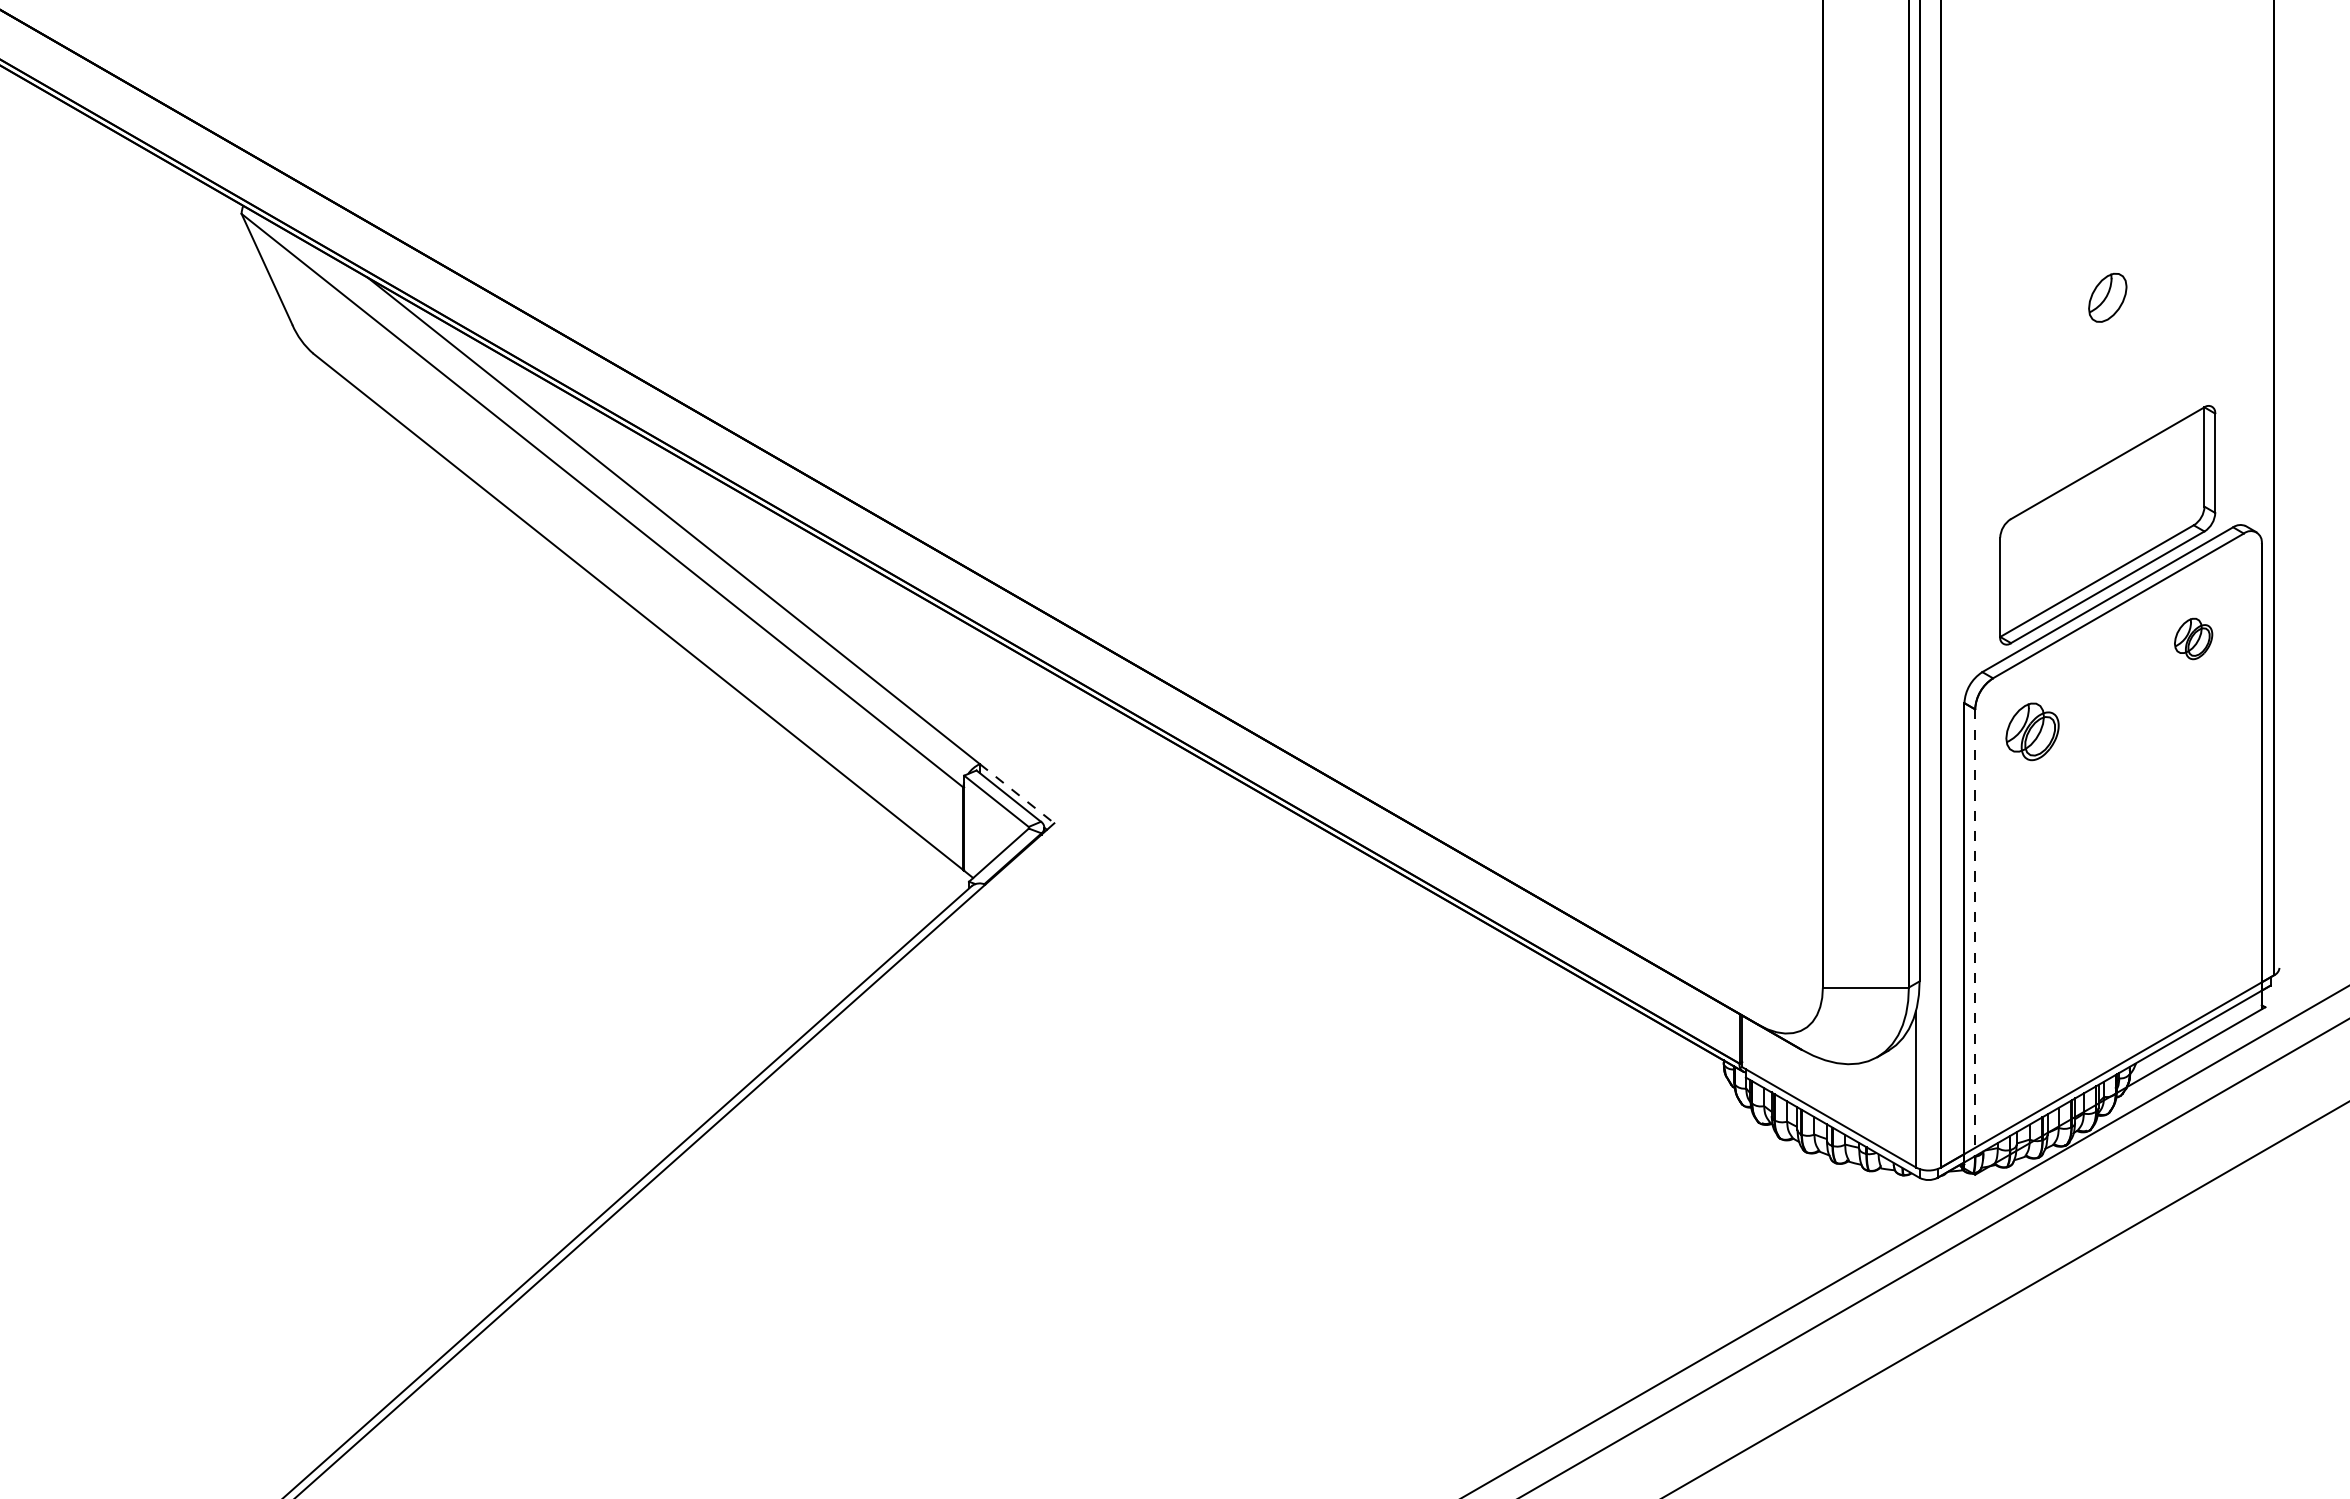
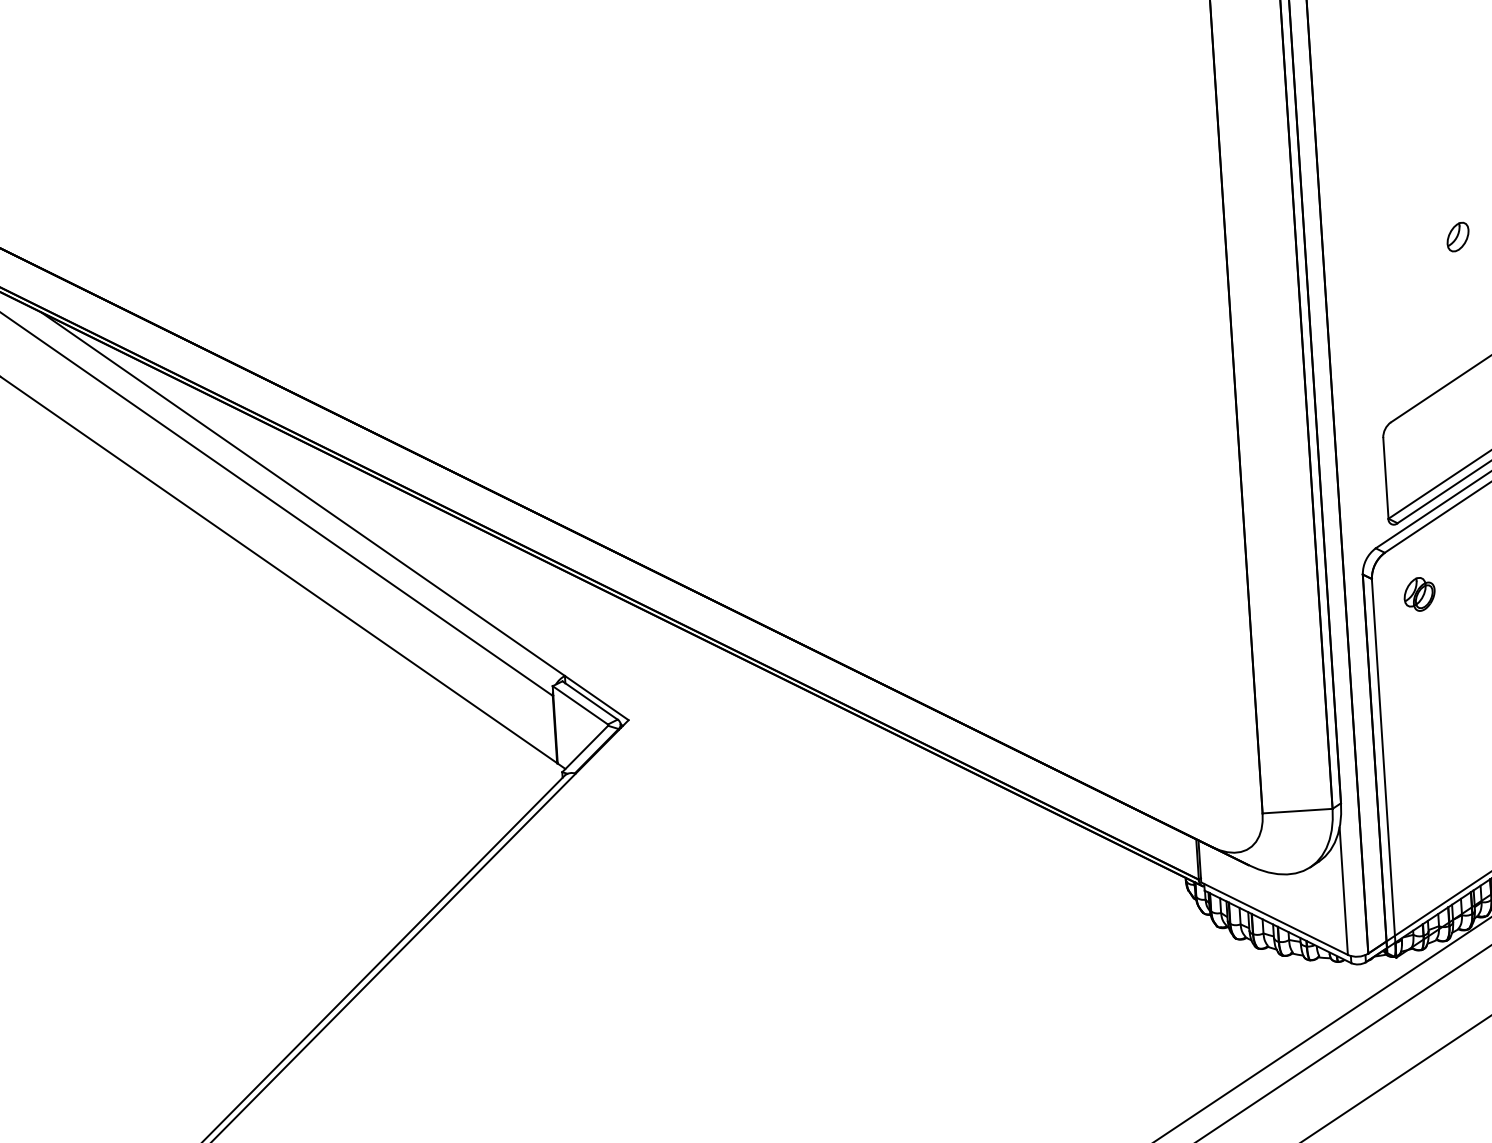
part: (2107, 297) -> (1457, 236), size x0.71
part: (2031, 732) -> (1418, 594), size x0.71
line: (1017, 793) -> (597, 697), dashed -> solid
line: (1975, 942) -> (1384, 768), dashed -> solid

